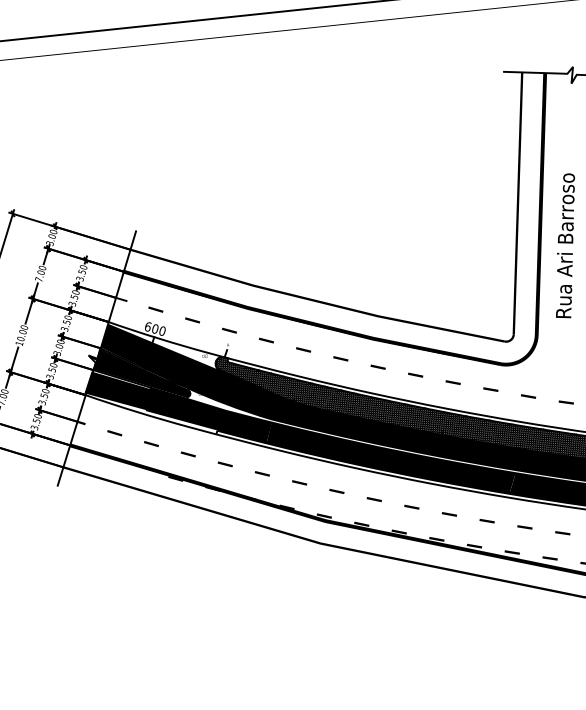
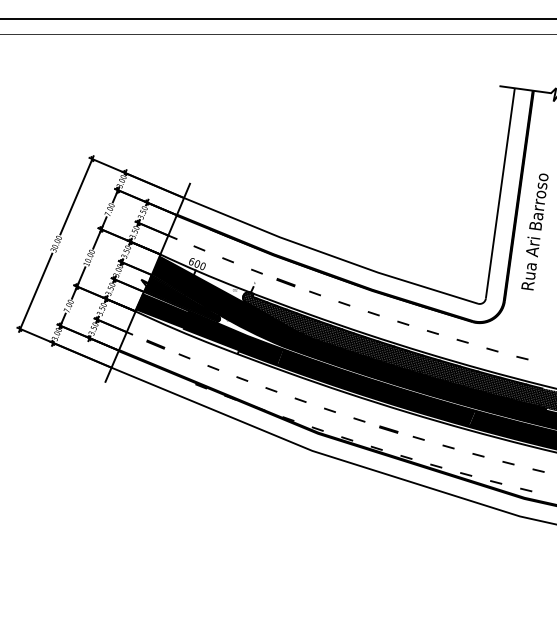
part: (265, 340) -> (285, 282), size x1.6
part: (114, 433) -> (155, 344), size x1.6
part: (412, 506) -> (389, 428), size x1.6

